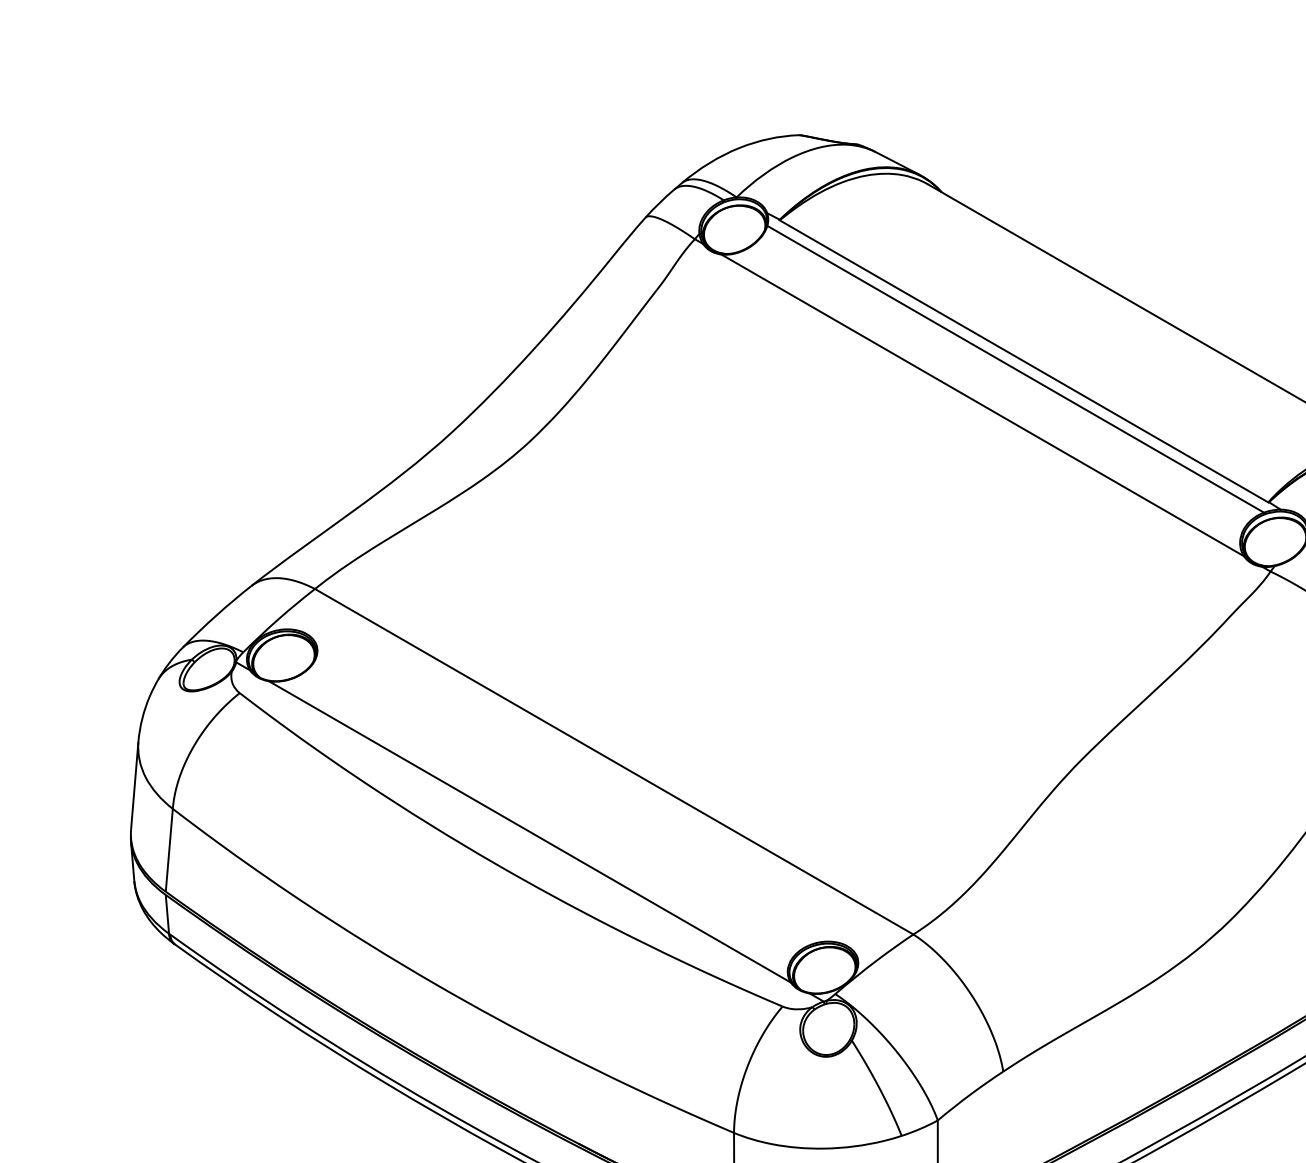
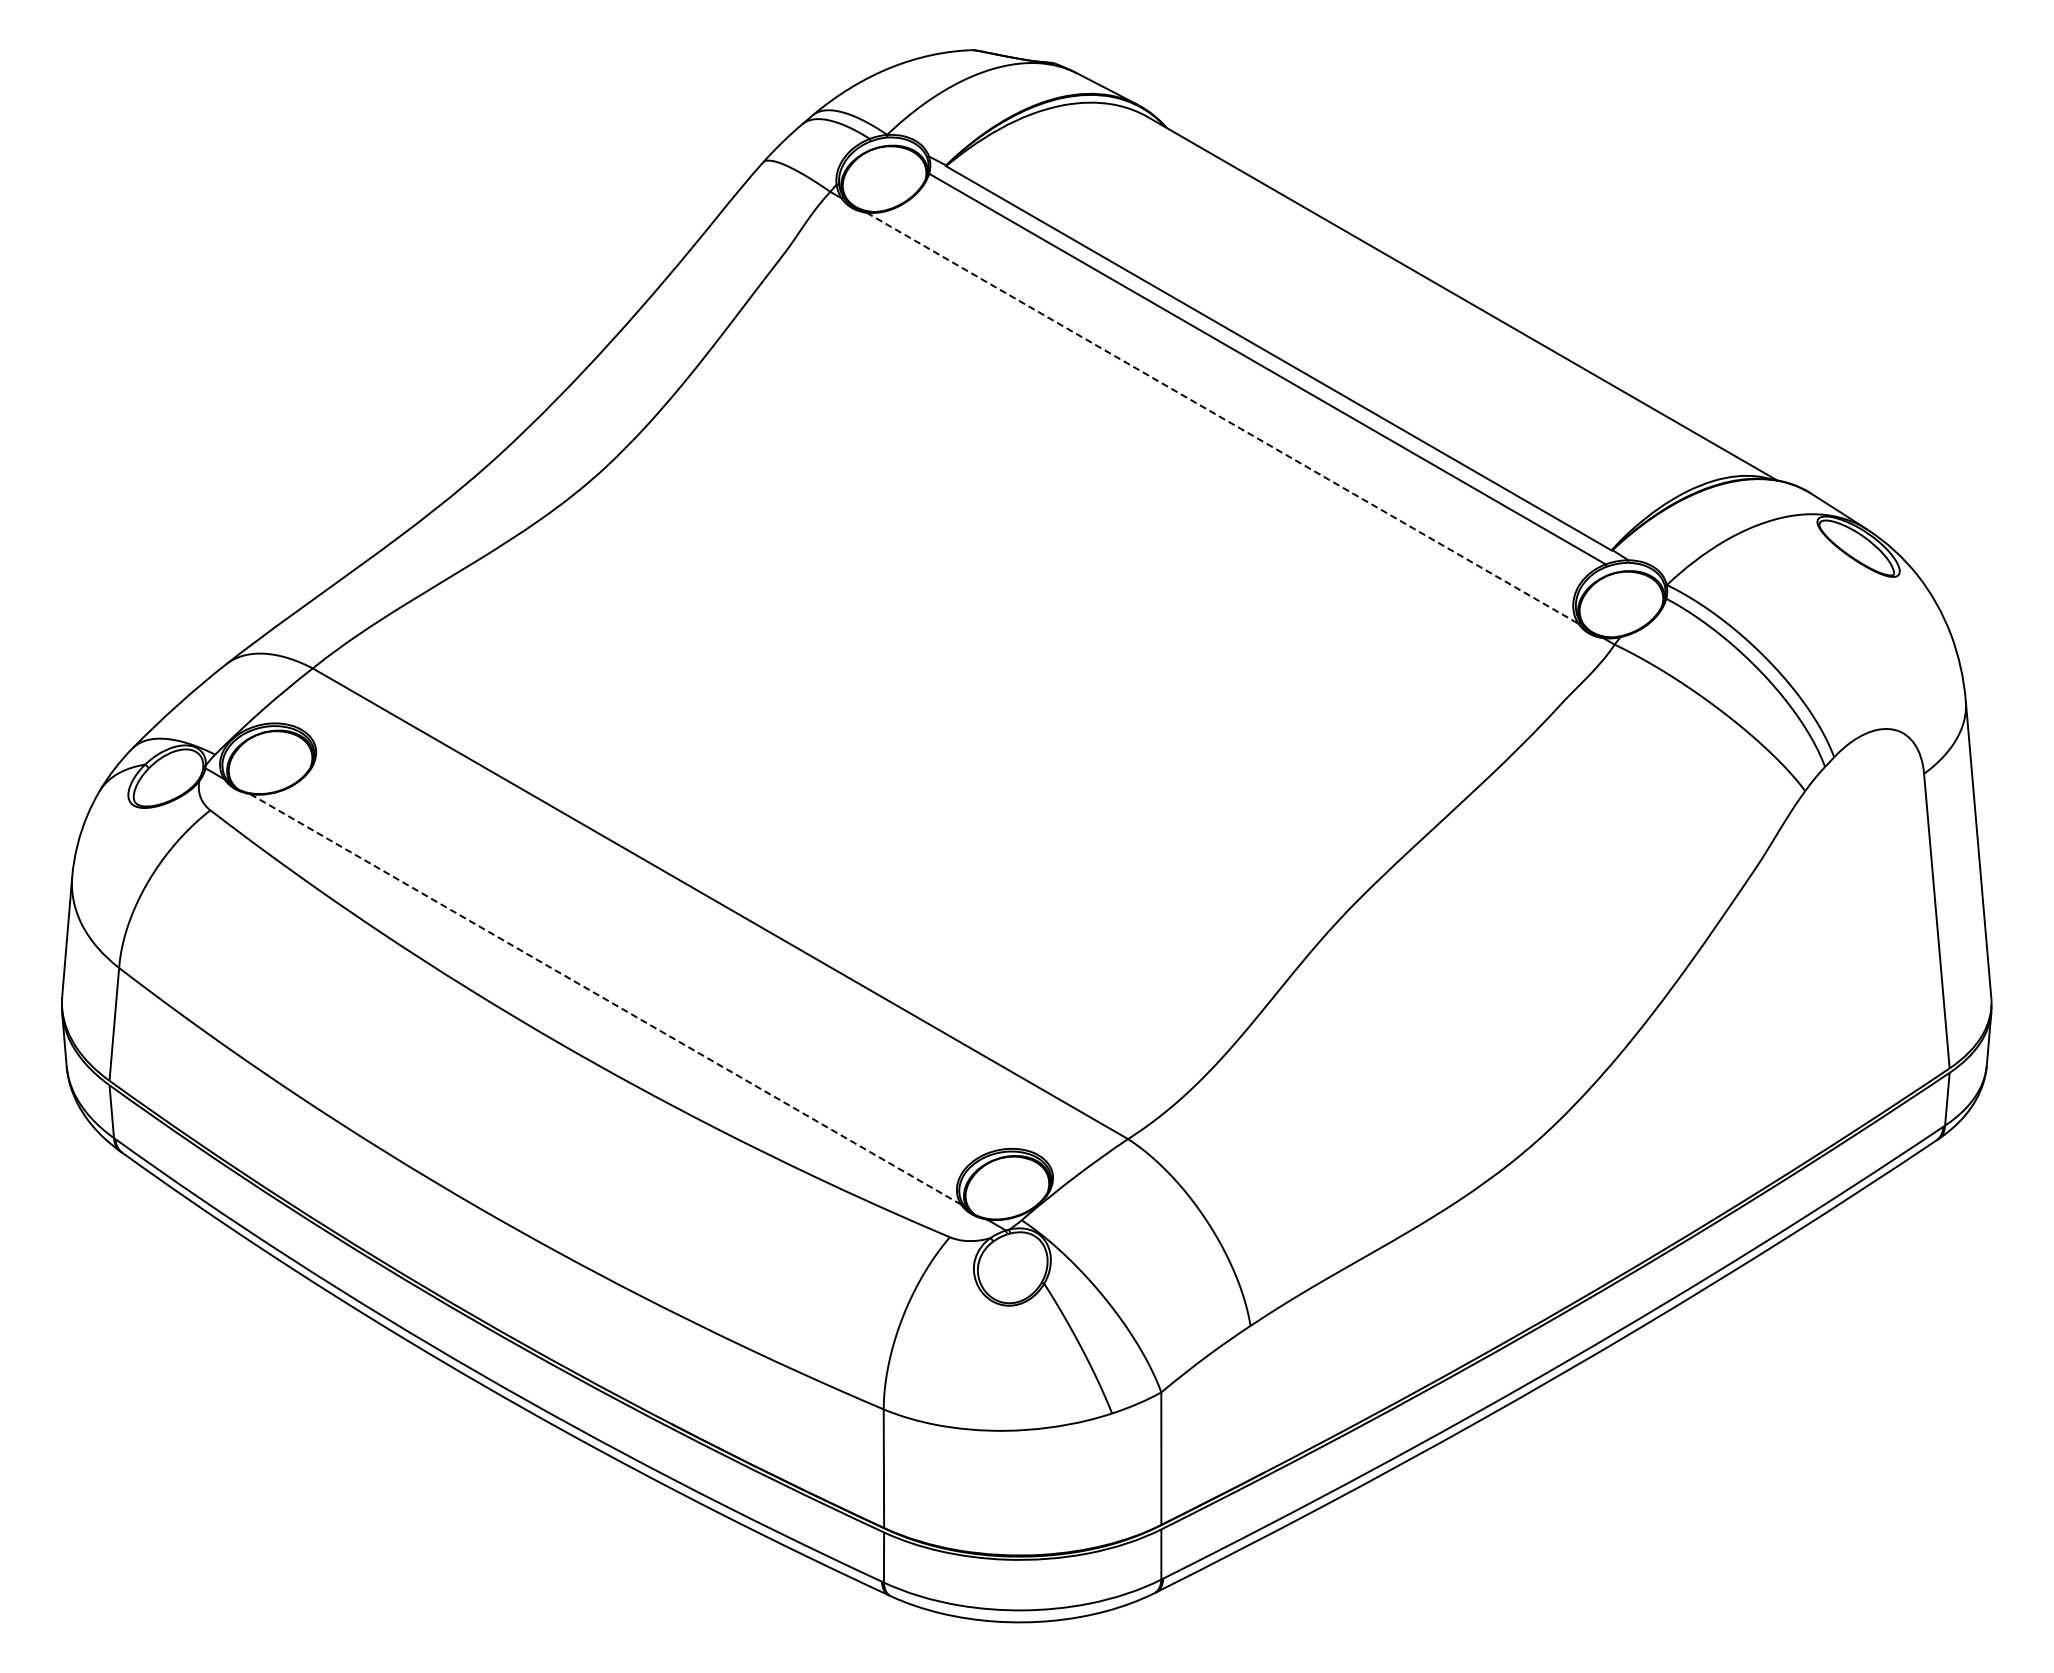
line: (982, 405) -> (1222, 418), solid -> dashed
line: (529, 832) -> (605, 999), solid -> dashed

